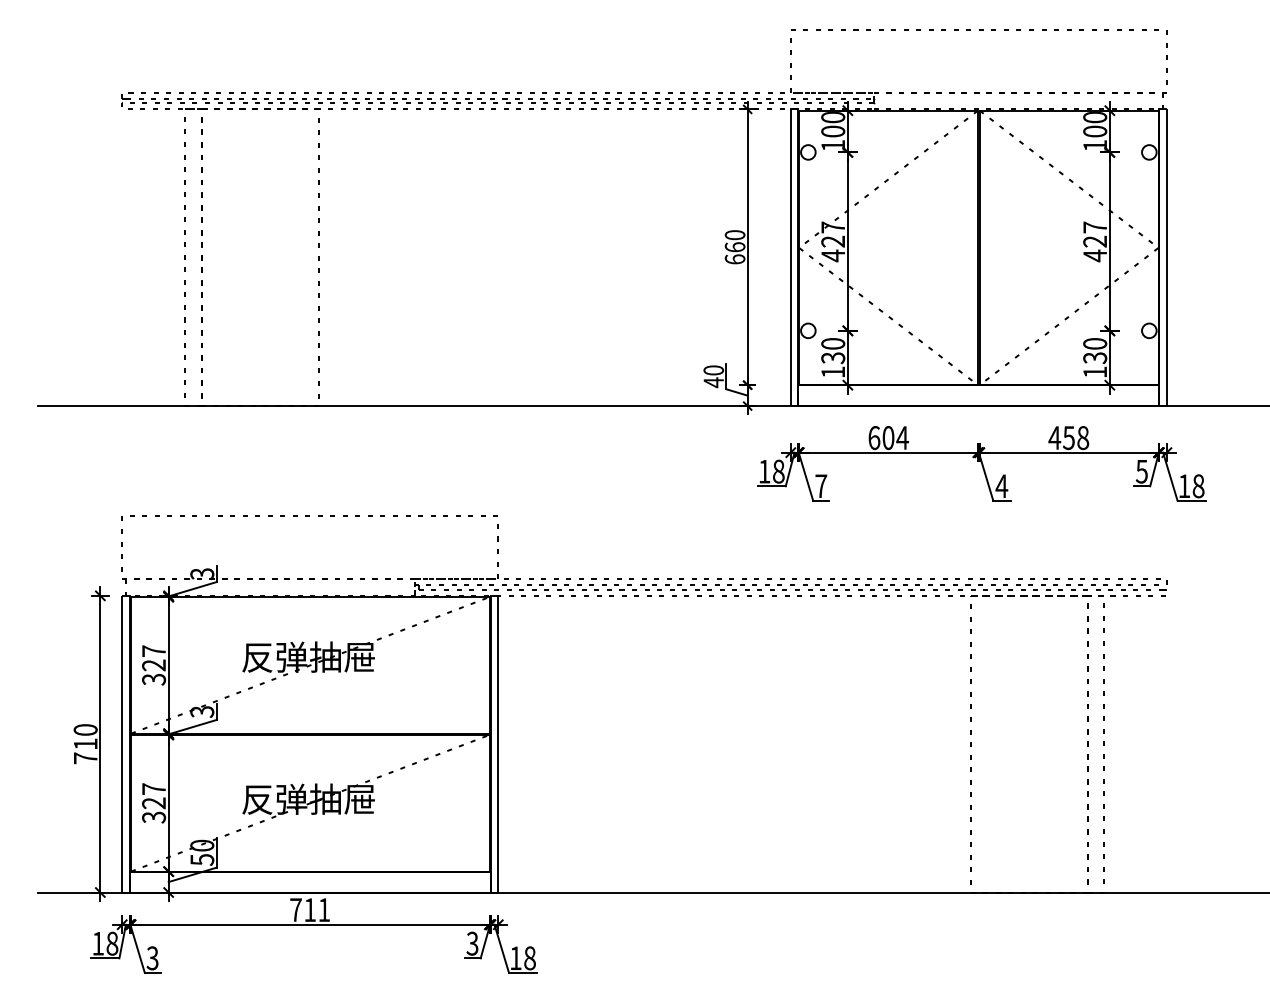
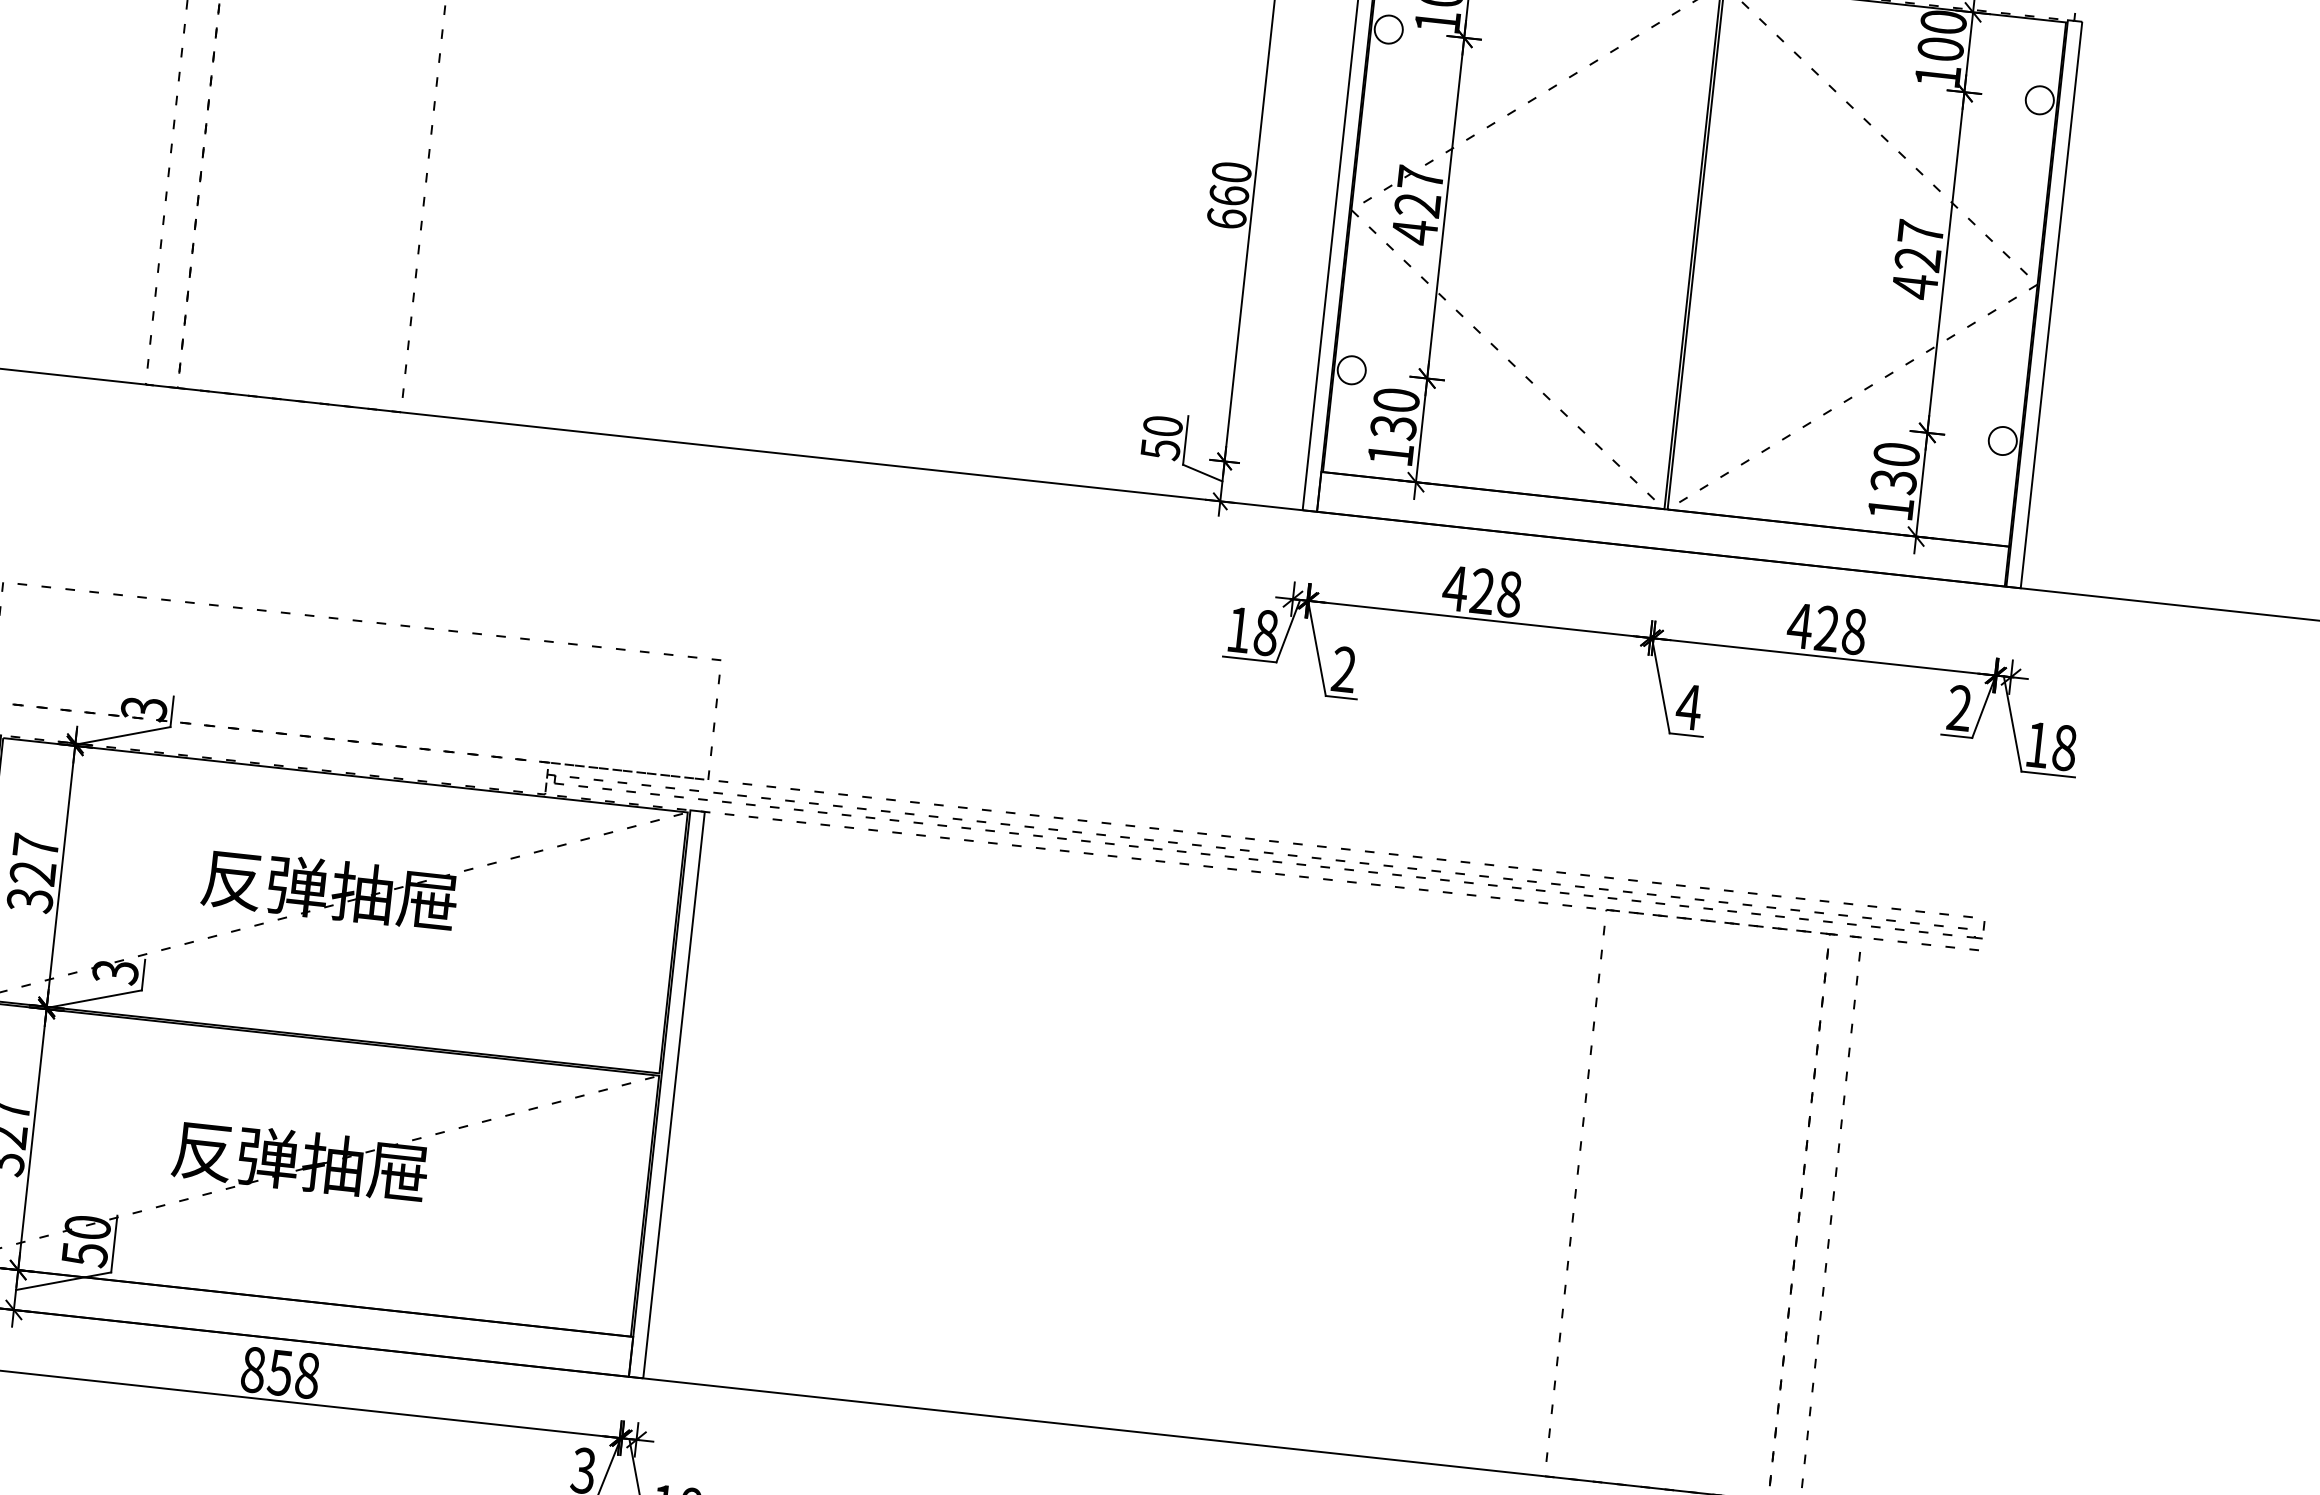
text: (713, 382) -> (1159, 449), 40 -> 50
text: (887, 438) -> (1480, 592), 604 -> 428
text: (1068, 438) -> (1826, 629), 458 -> 428
text: (1141, 471) -> (1958, 707), 5 -> 2
text: (821, 485) -> (1344, 668), 7 -> 2
text: (310, 910) -> (280, 1373), 711 -> 858

